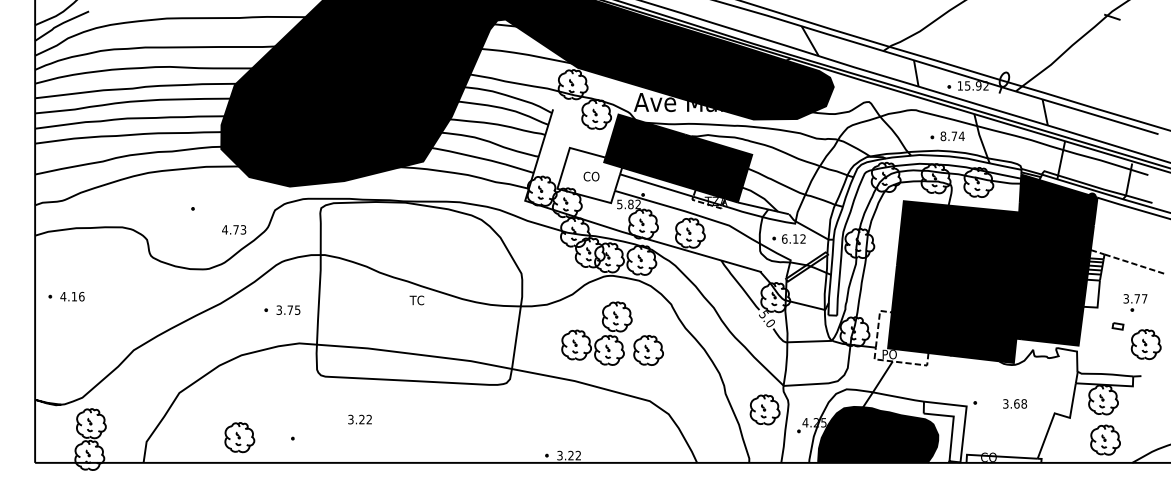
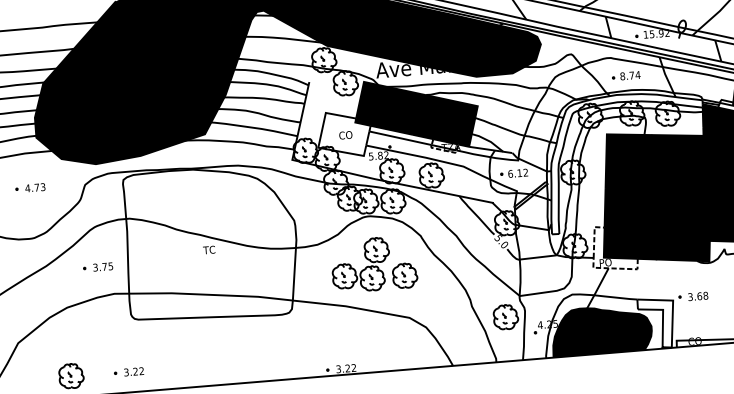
part: (947, 136) -> (626, 76), moved
text: (234, 229) -> (35, 187), moved
text: (1014, 403) -> (697, 296), moved
text: (359, 419) -> (133, 371), moved

